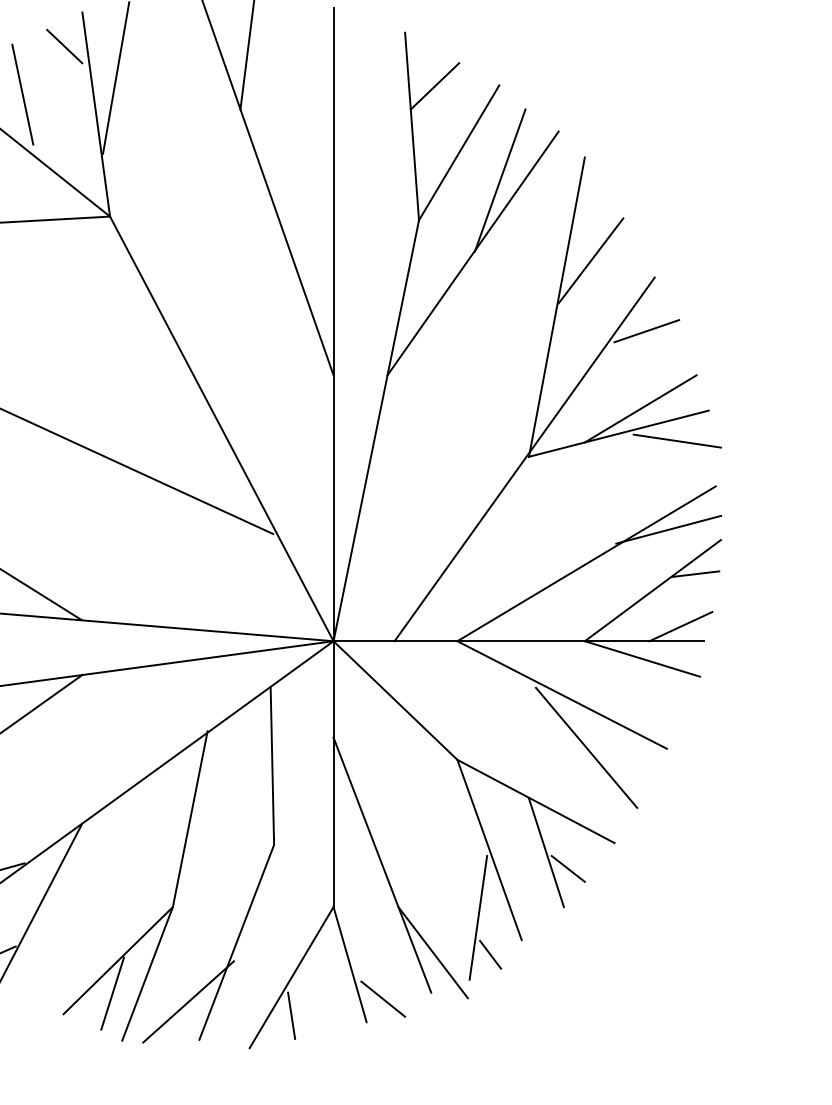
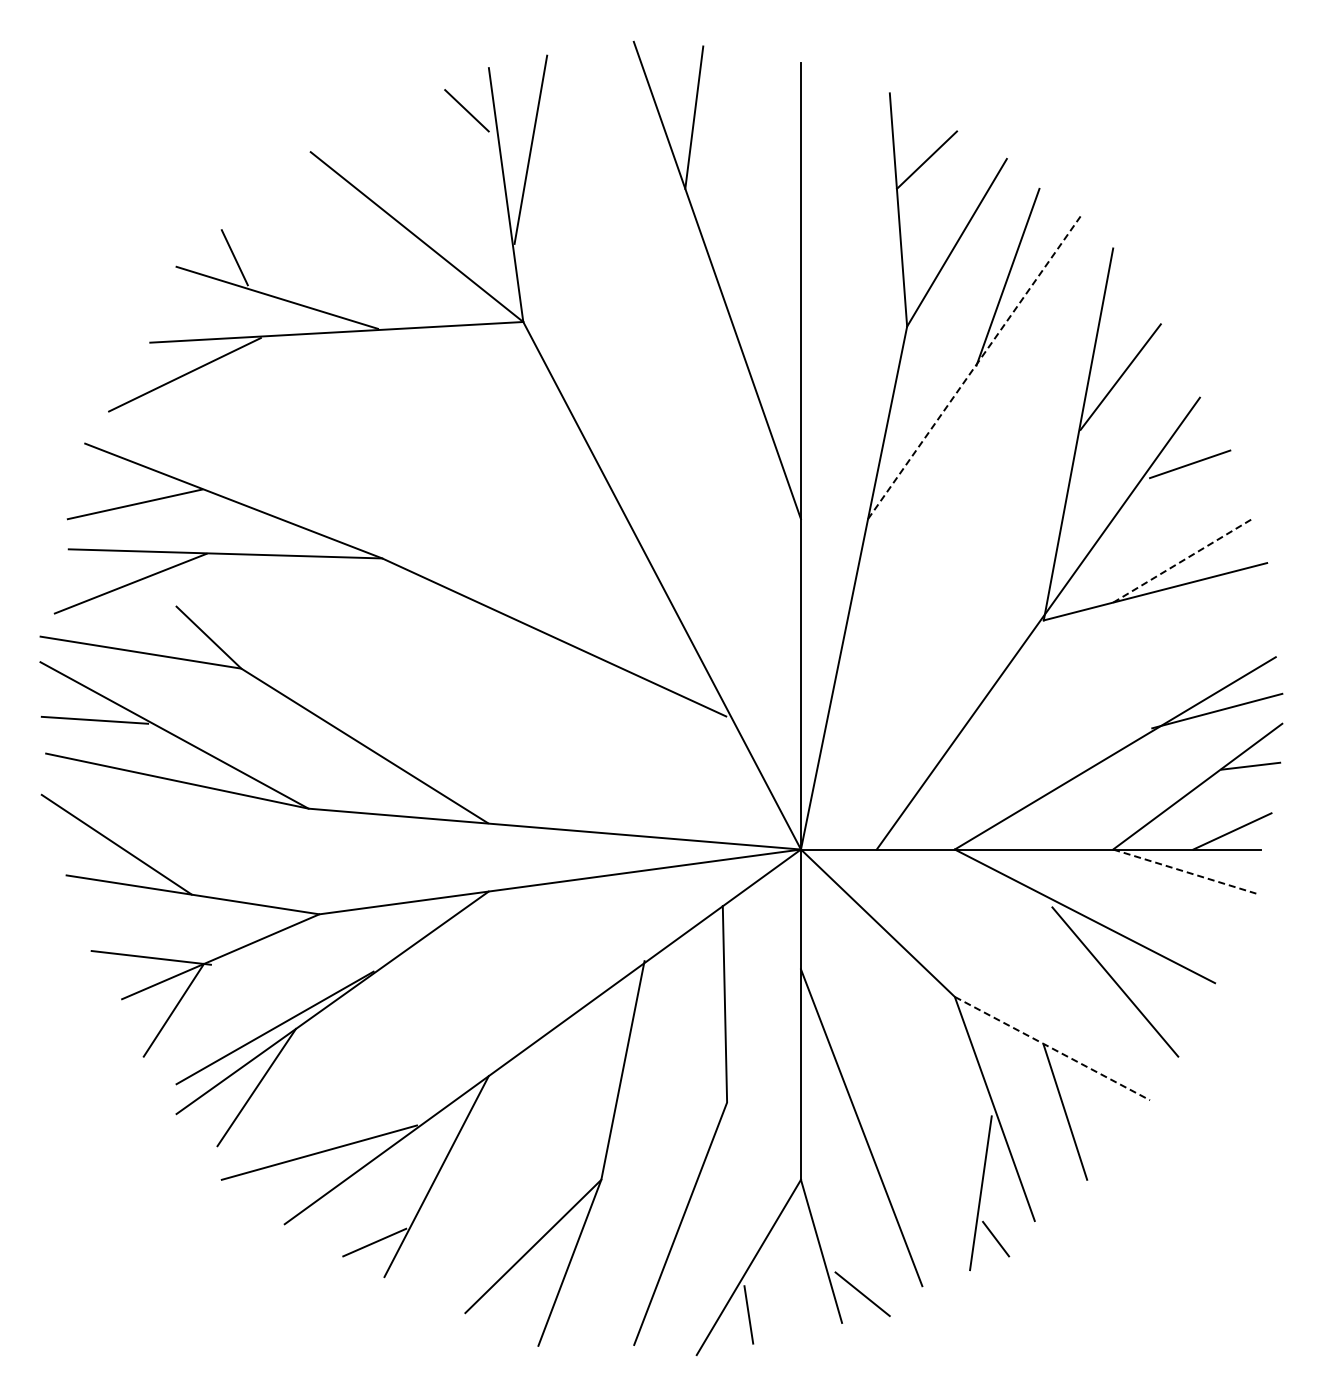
line: (22, 94) -> (414, 170), removed
line: (473, 253) -> (974, 367), solid -> dashed
line: (640, 408) -> (1182, 560), solid -> dashed
line: (676, 440) -> (1227, 600), removed
line: (642, 658) -> (1184, 871), solid -> dashed
line: (536, 801) -> (1052, 1048), solid -> dashed
line: (568, 868) -> (1092, 1132), removed
line: (432, 952) -> (924, 1236), removed
line: (112, 993) -> (526, 1287), removed
line: (188, 1001) -> (620, 1297), removed

